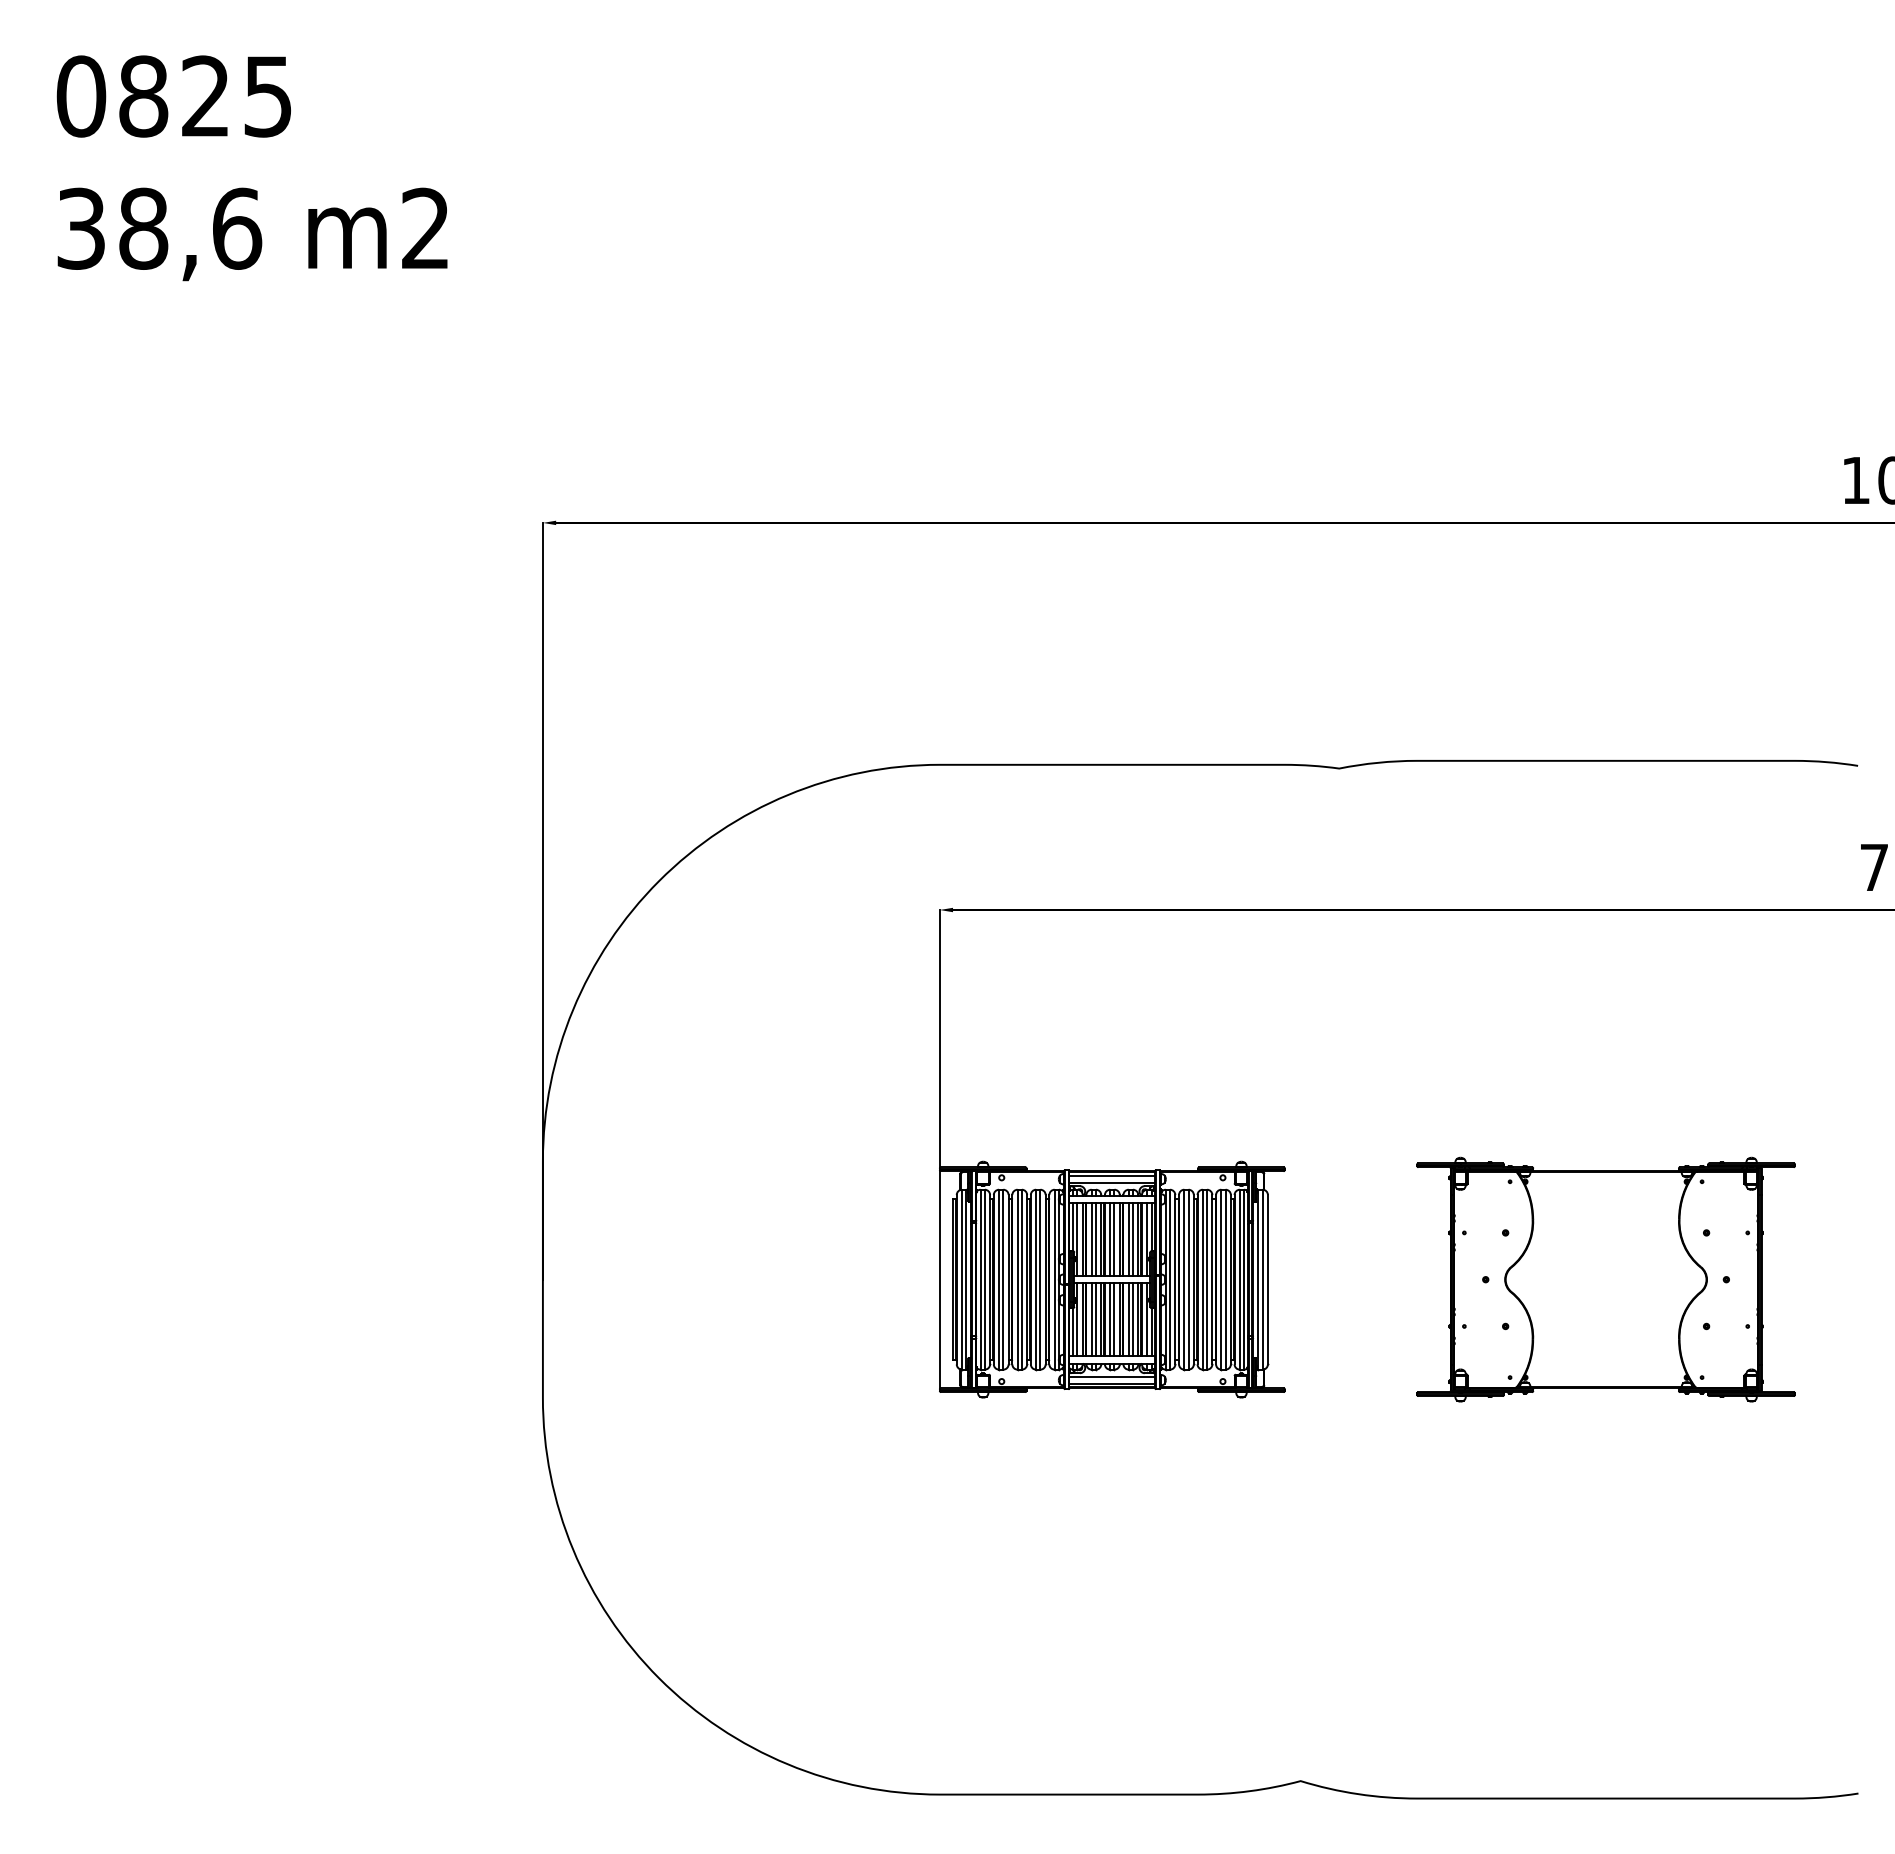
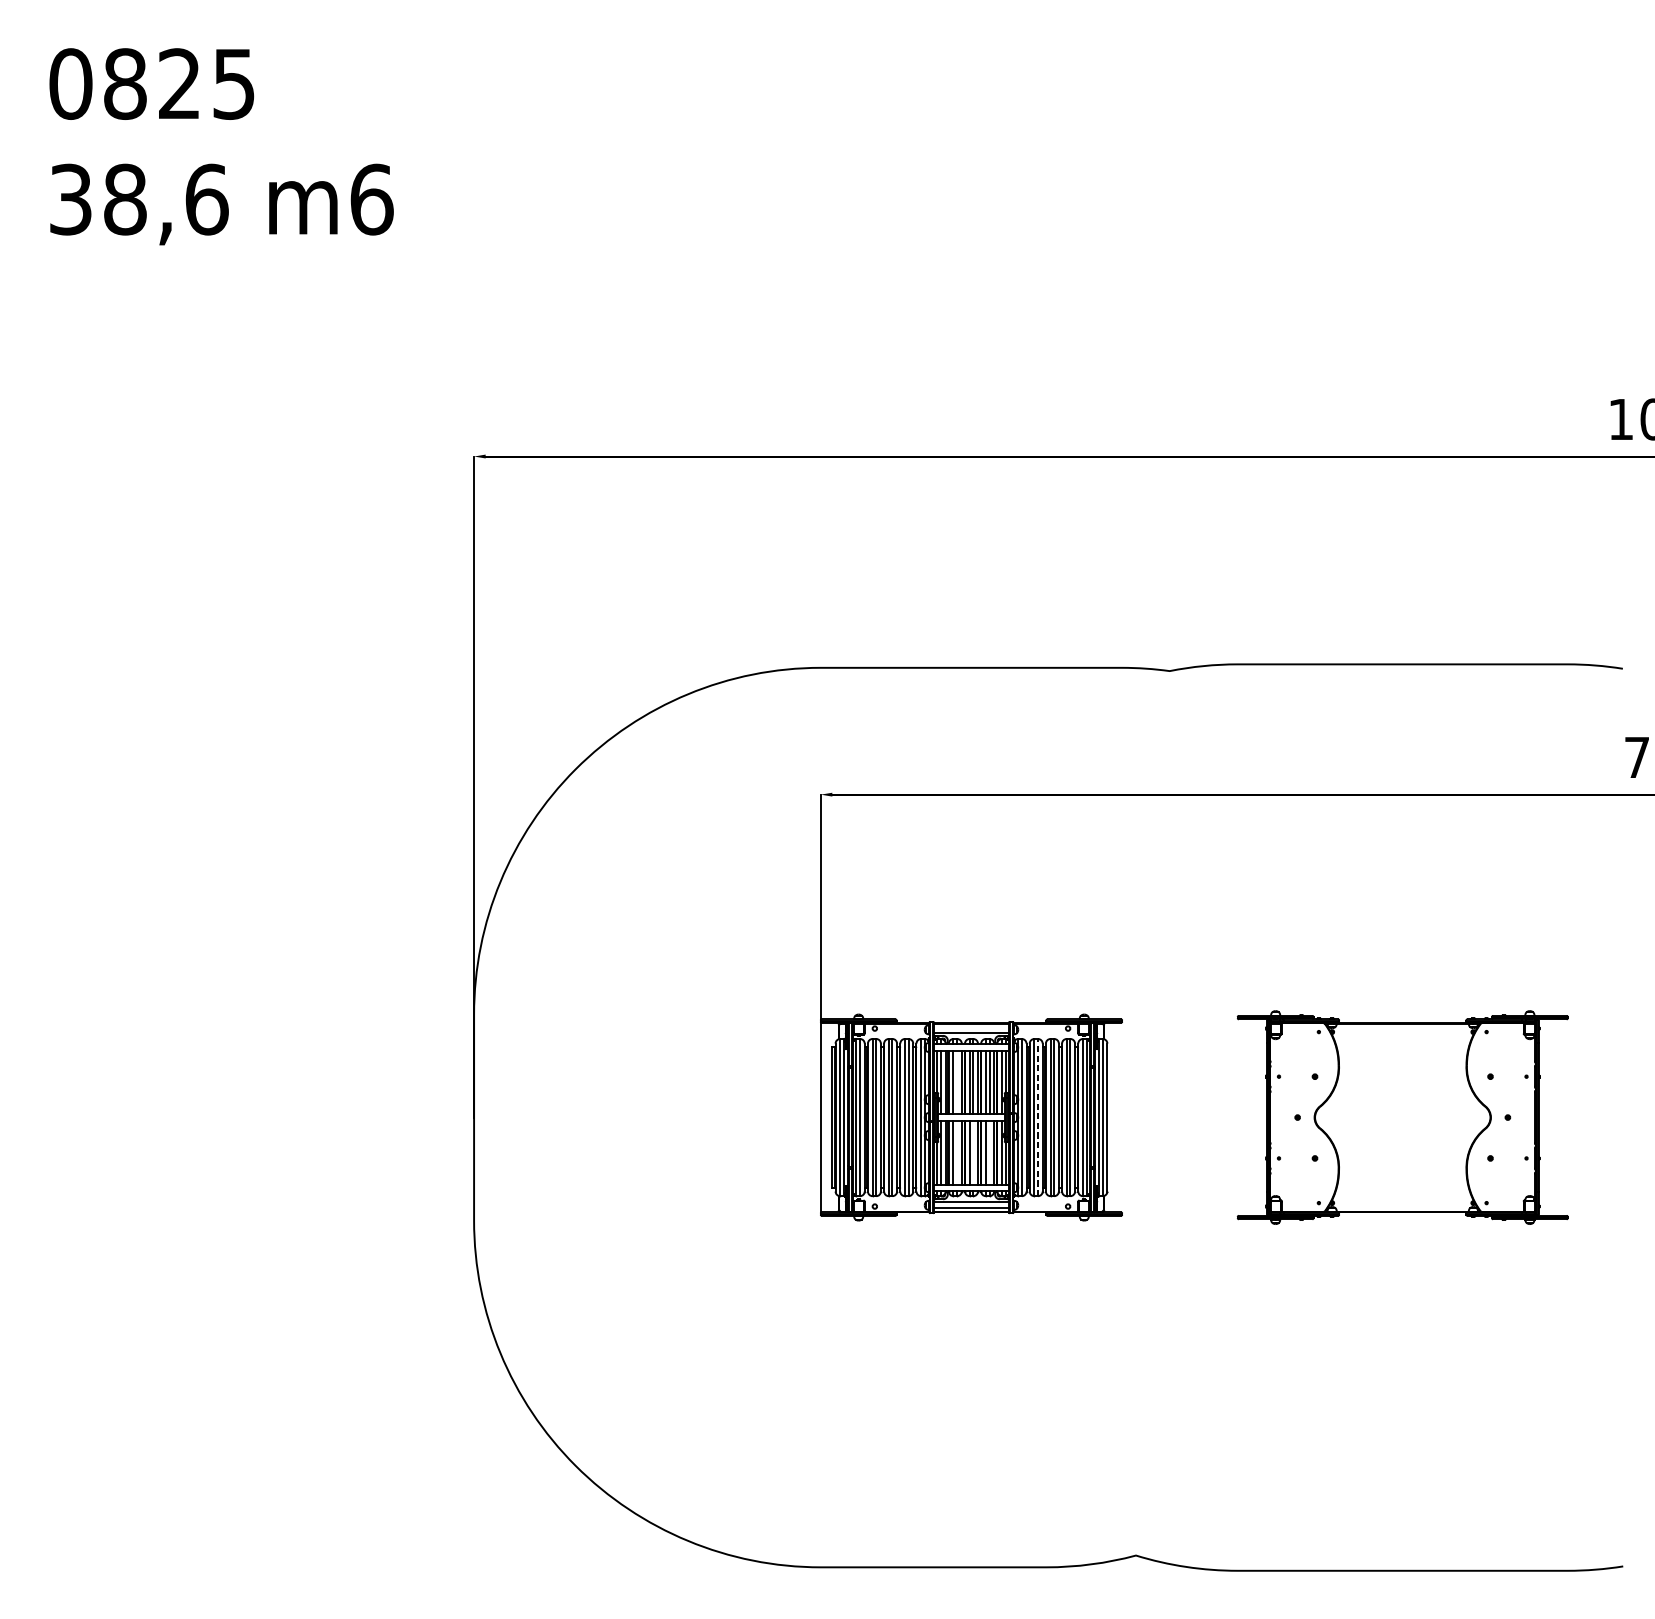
text: (426, 228) -> (372, 199), m2 -> m6
line: (1112, 1175) -> (971, 1026), removed
line: (1095, 1239) -> (956, 1082), removed
line: (1188, 1279) -> (1038, 1117), solid -> dashed
line: (1095, 1319) -> (956, 1152), removed
line: (1114, 1319) -> (973, 1152), removed
line: (1132, 1319) -> (989, 1152), removed

